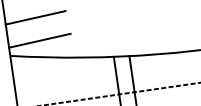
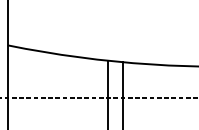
line: (35, 17) -> (37, 11), removed
line: (39, 40) -> (38, 34), removed

